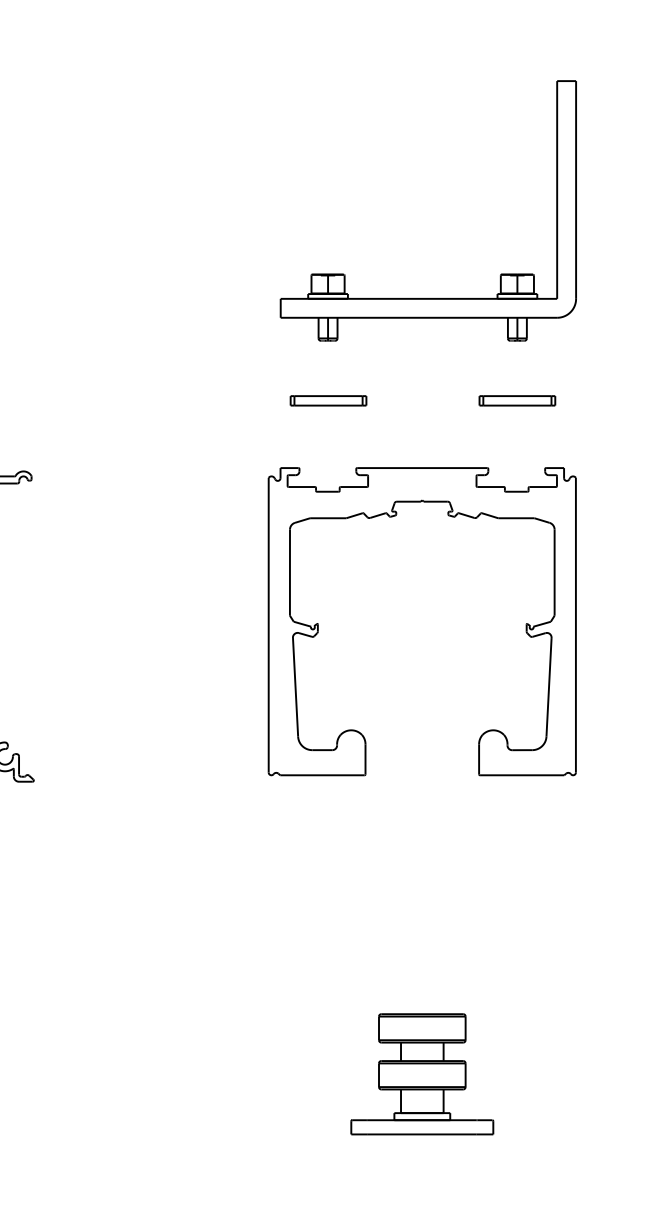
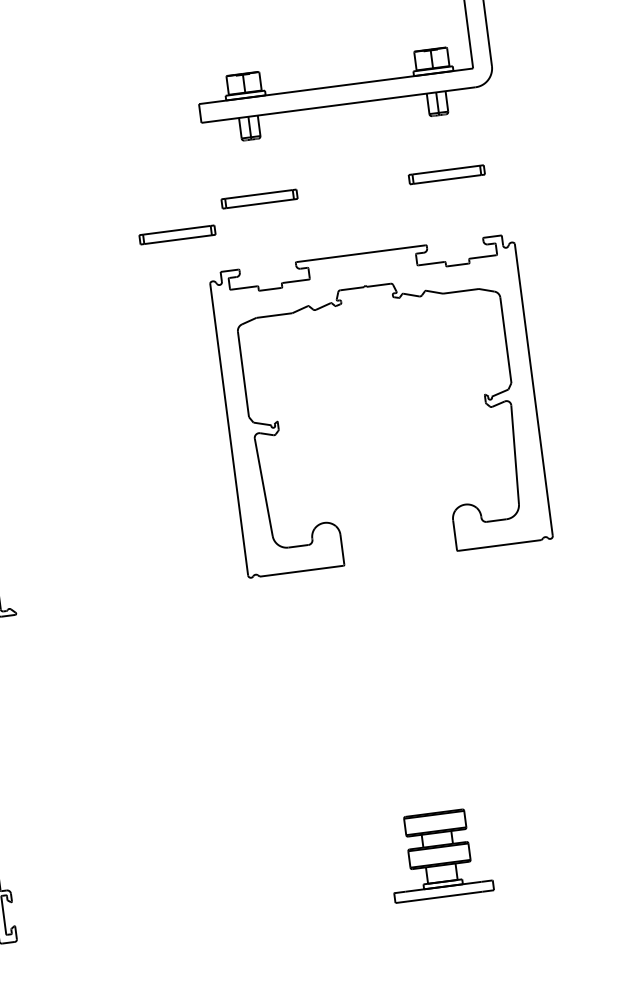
part: (242, 425) -> (177, 234), added
part: (422, 1074) -> (439, 855), size x0.7

